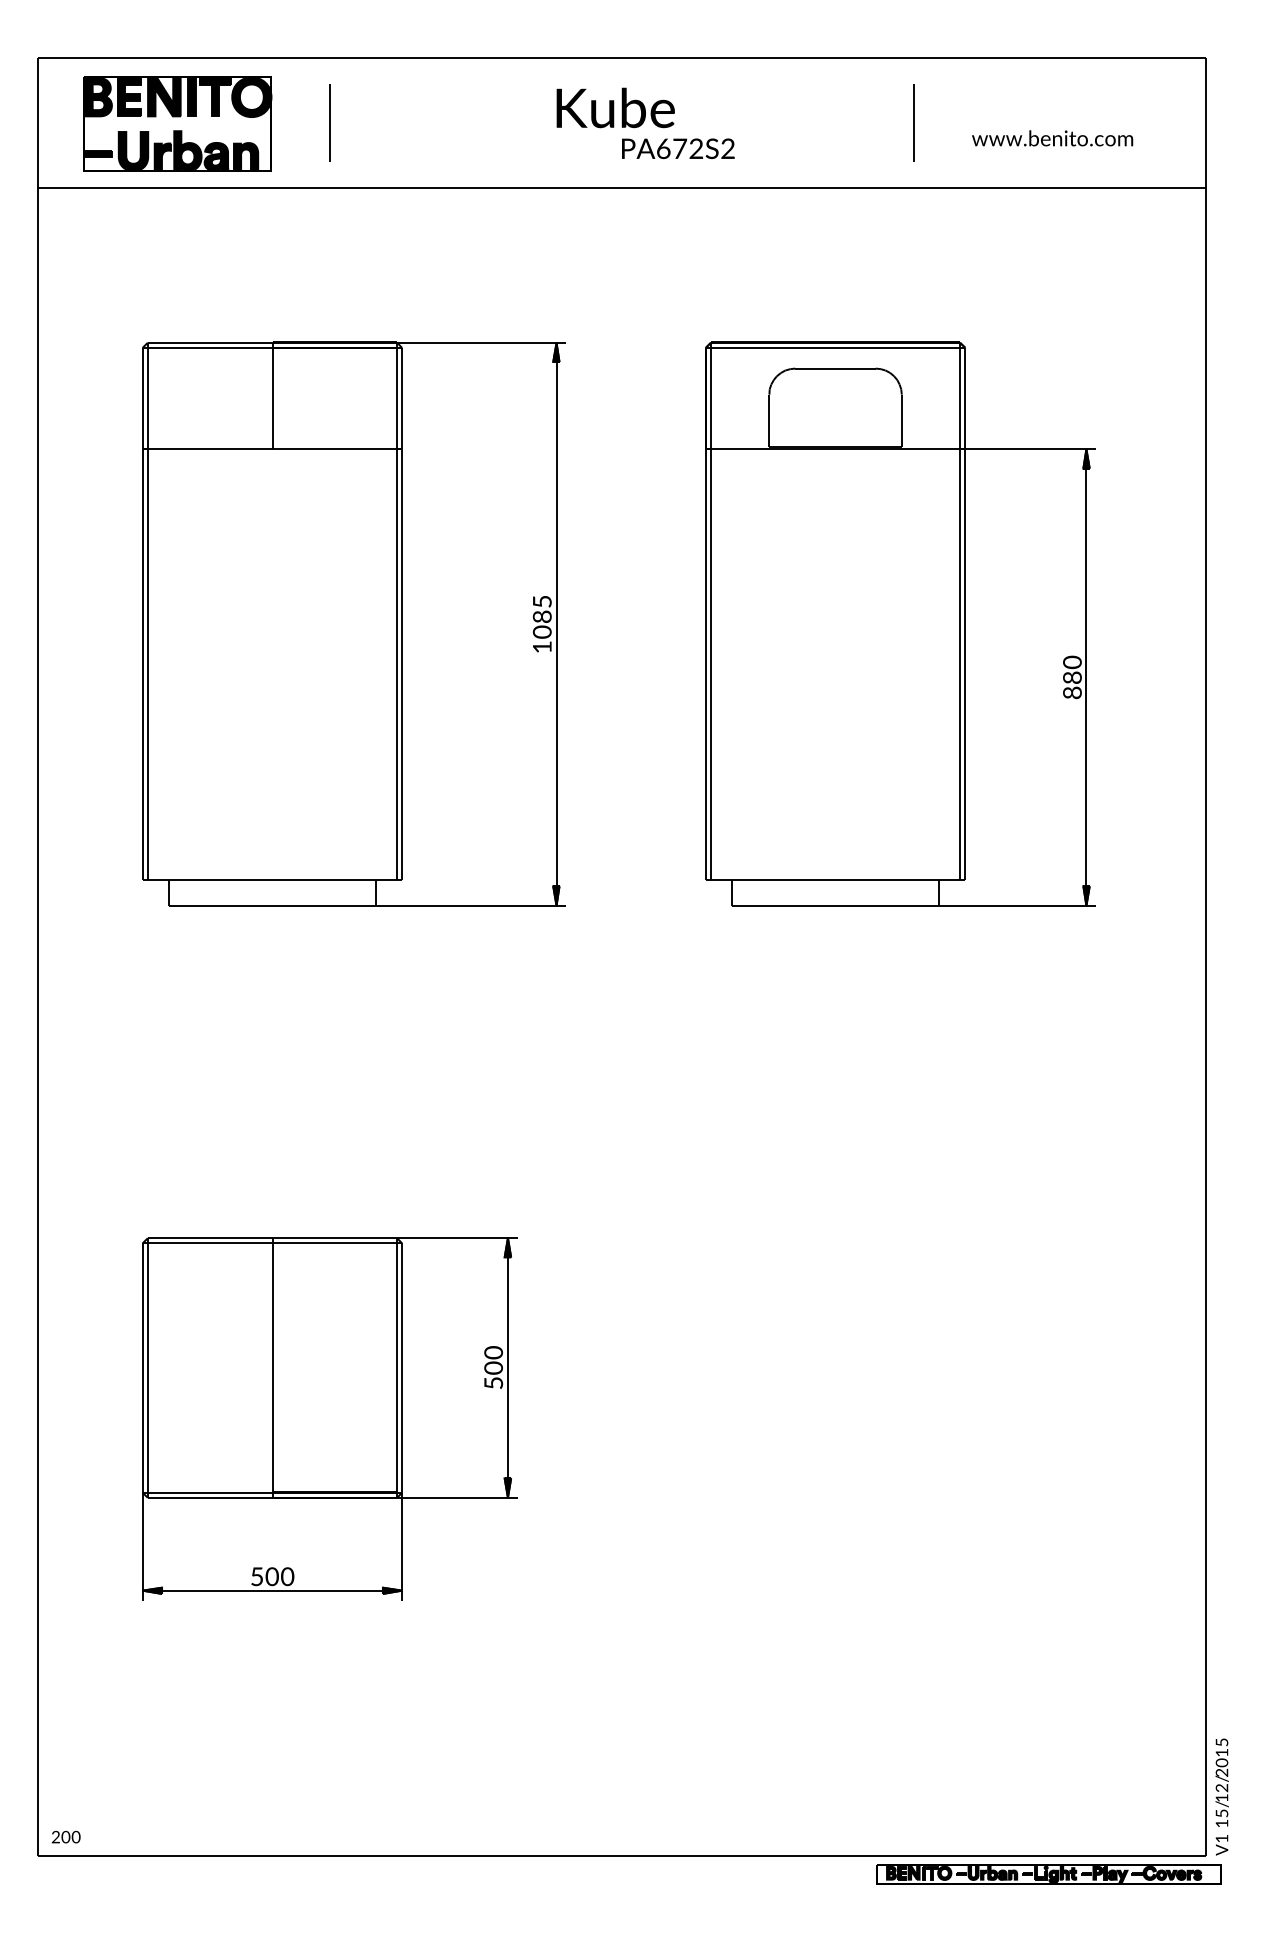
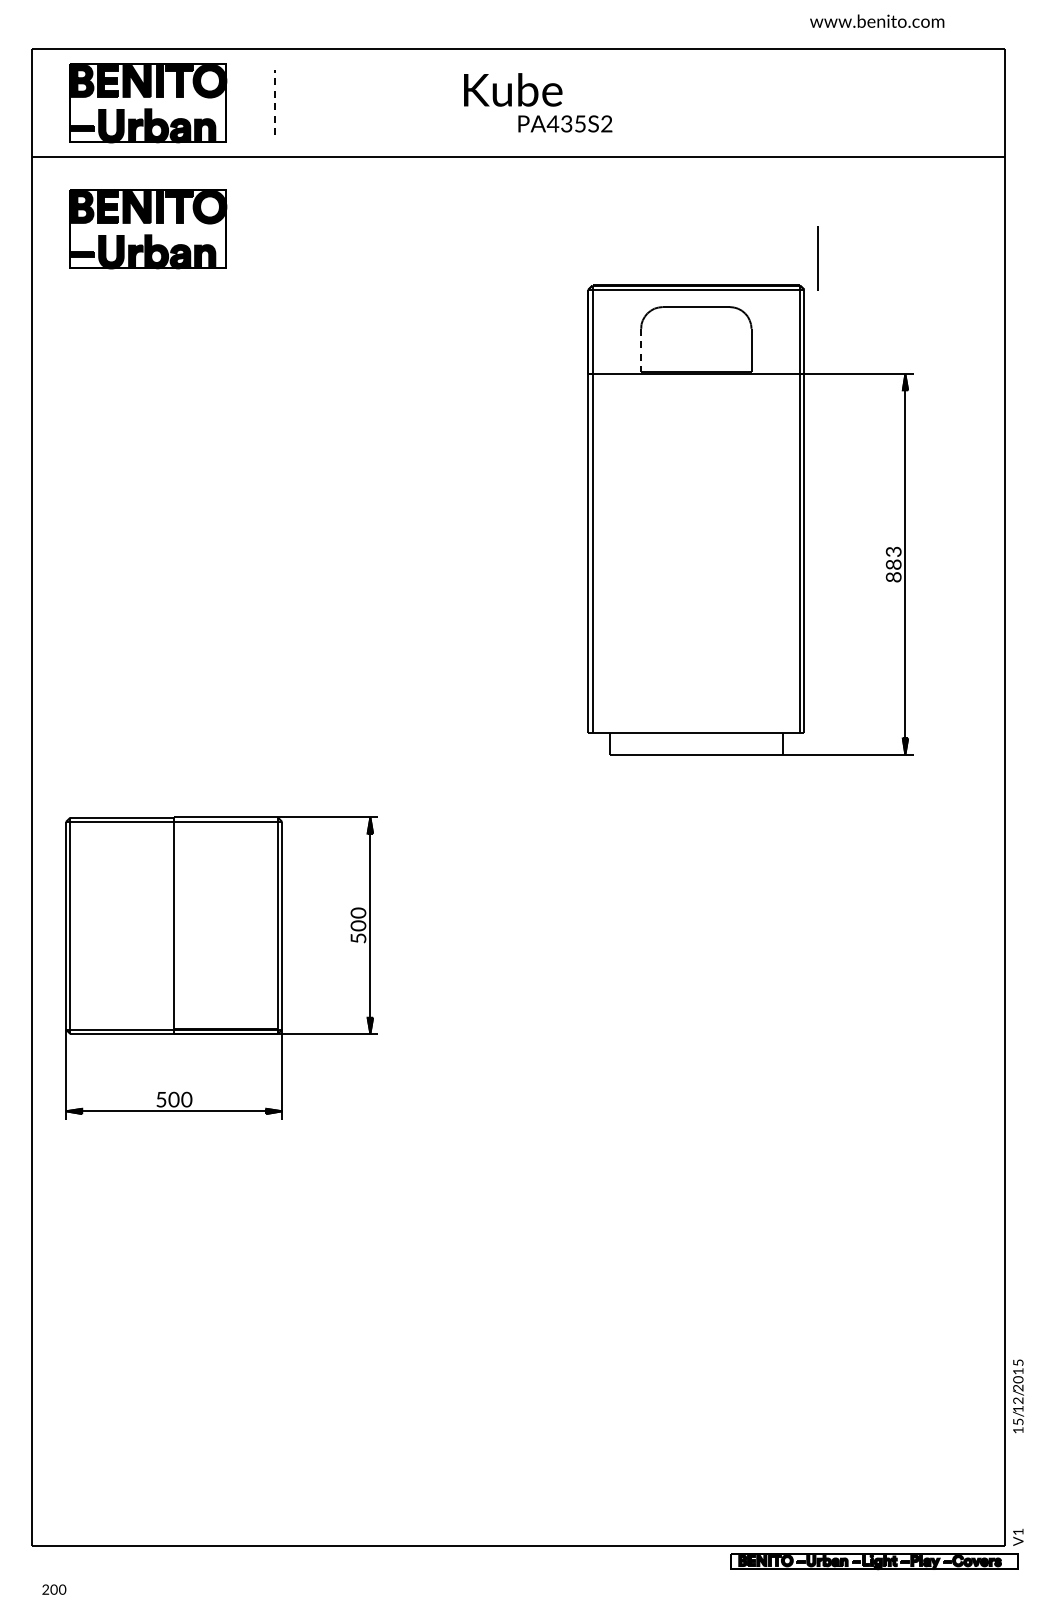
line: (330, 123) -> (275, 102), solid -> dashed
line: (913, 123) -> (817, 258), moved
text: (1052, 137) -> (877, 20), moved
text: (678, 148) -> (565, 123), PA672S2 -> PA435S2
part: (178, 275) -> (148, 229), added
line: (769, 420) -> (641, 350), solid -> dashed
part: (353, 623) -> (294, 519), removed
text: (1072, 661) -> (893, 551), 0 -> 3
part: (329, 1418) -> (221, 967), moved
text: (1222, 1782) -> (1018, 1396), moved
text: (66, 1836) -> (54, 1589), moved

